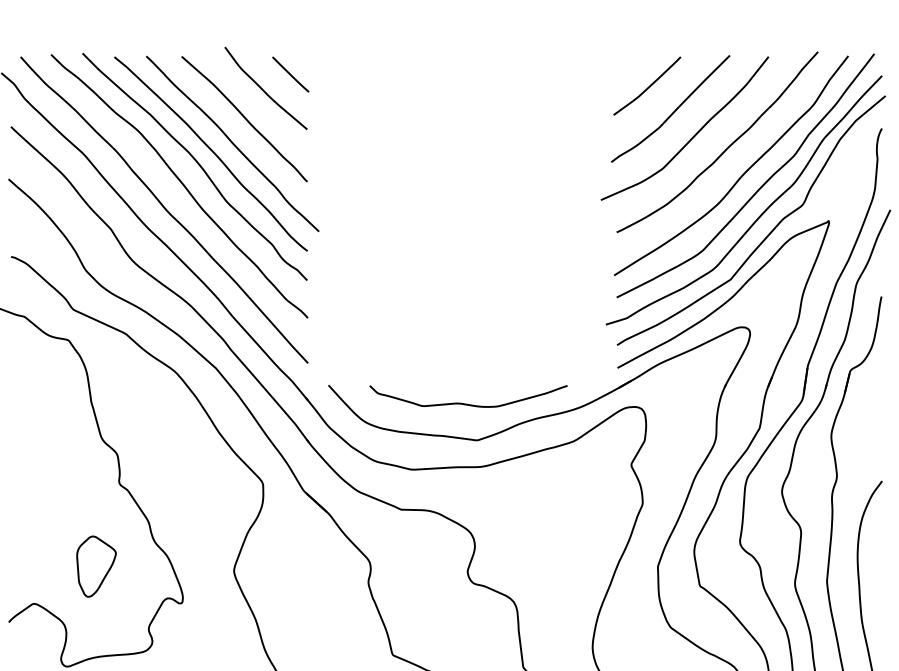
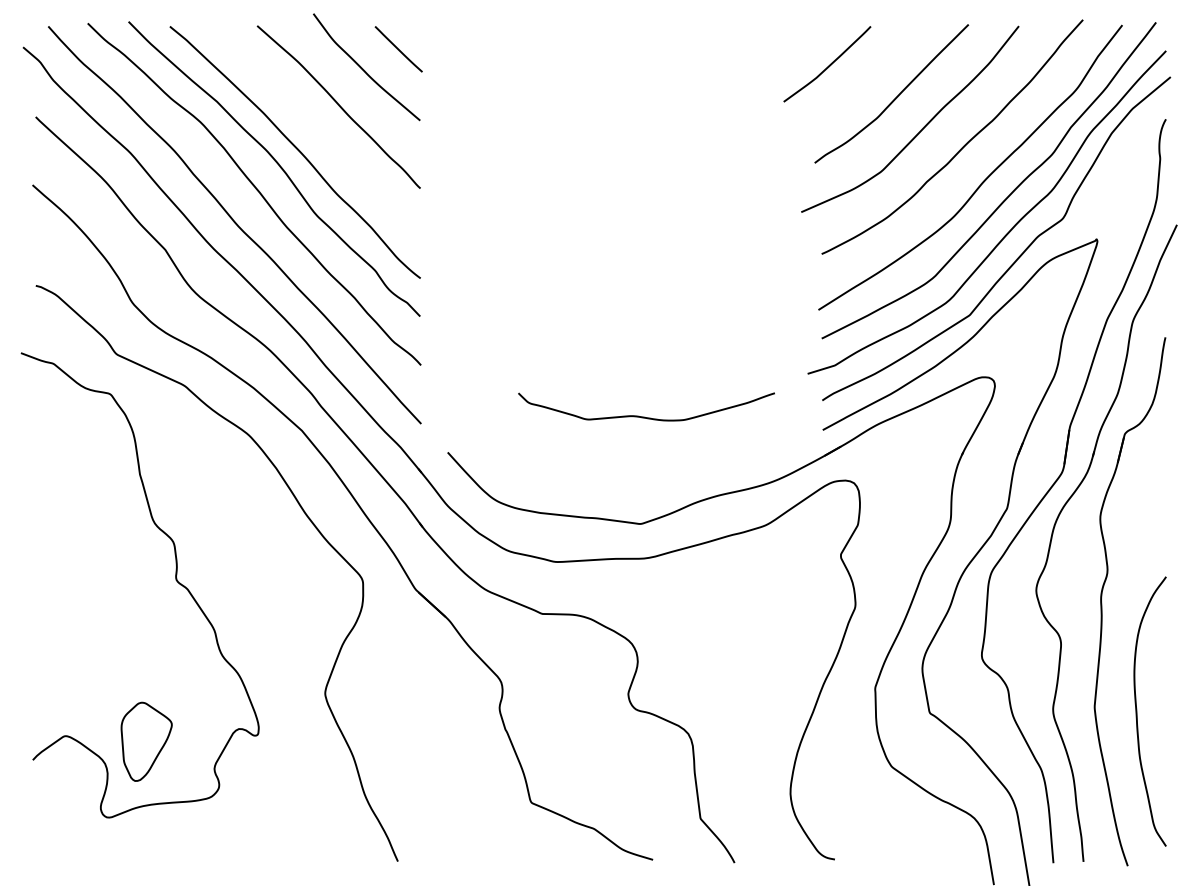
curve: (648, 87) -> (828, 65), moved
curve: (232, 144) -> (323, 139), removed
curve: (467, 403) -> (644, 416), moved
part: (96, 566) -> (146, 741), moved

